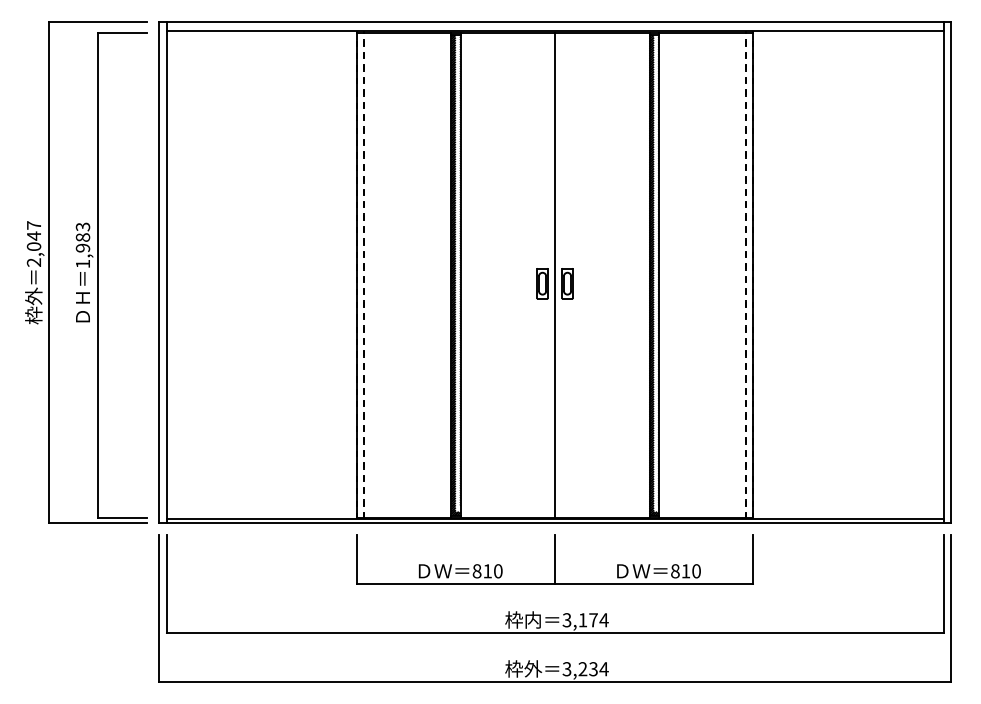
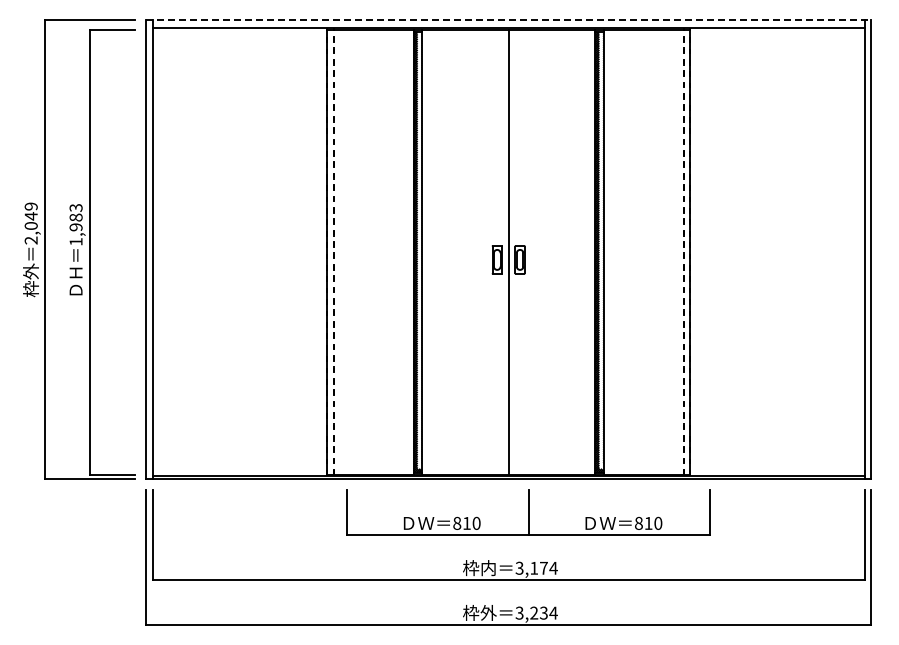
line: (554, 22) -> (508, 20), solid -> dashed
text: (33, 225) -> (30, 206), 2,047 -> 2,049
part: (554, 559) -> (528, 512), moved

